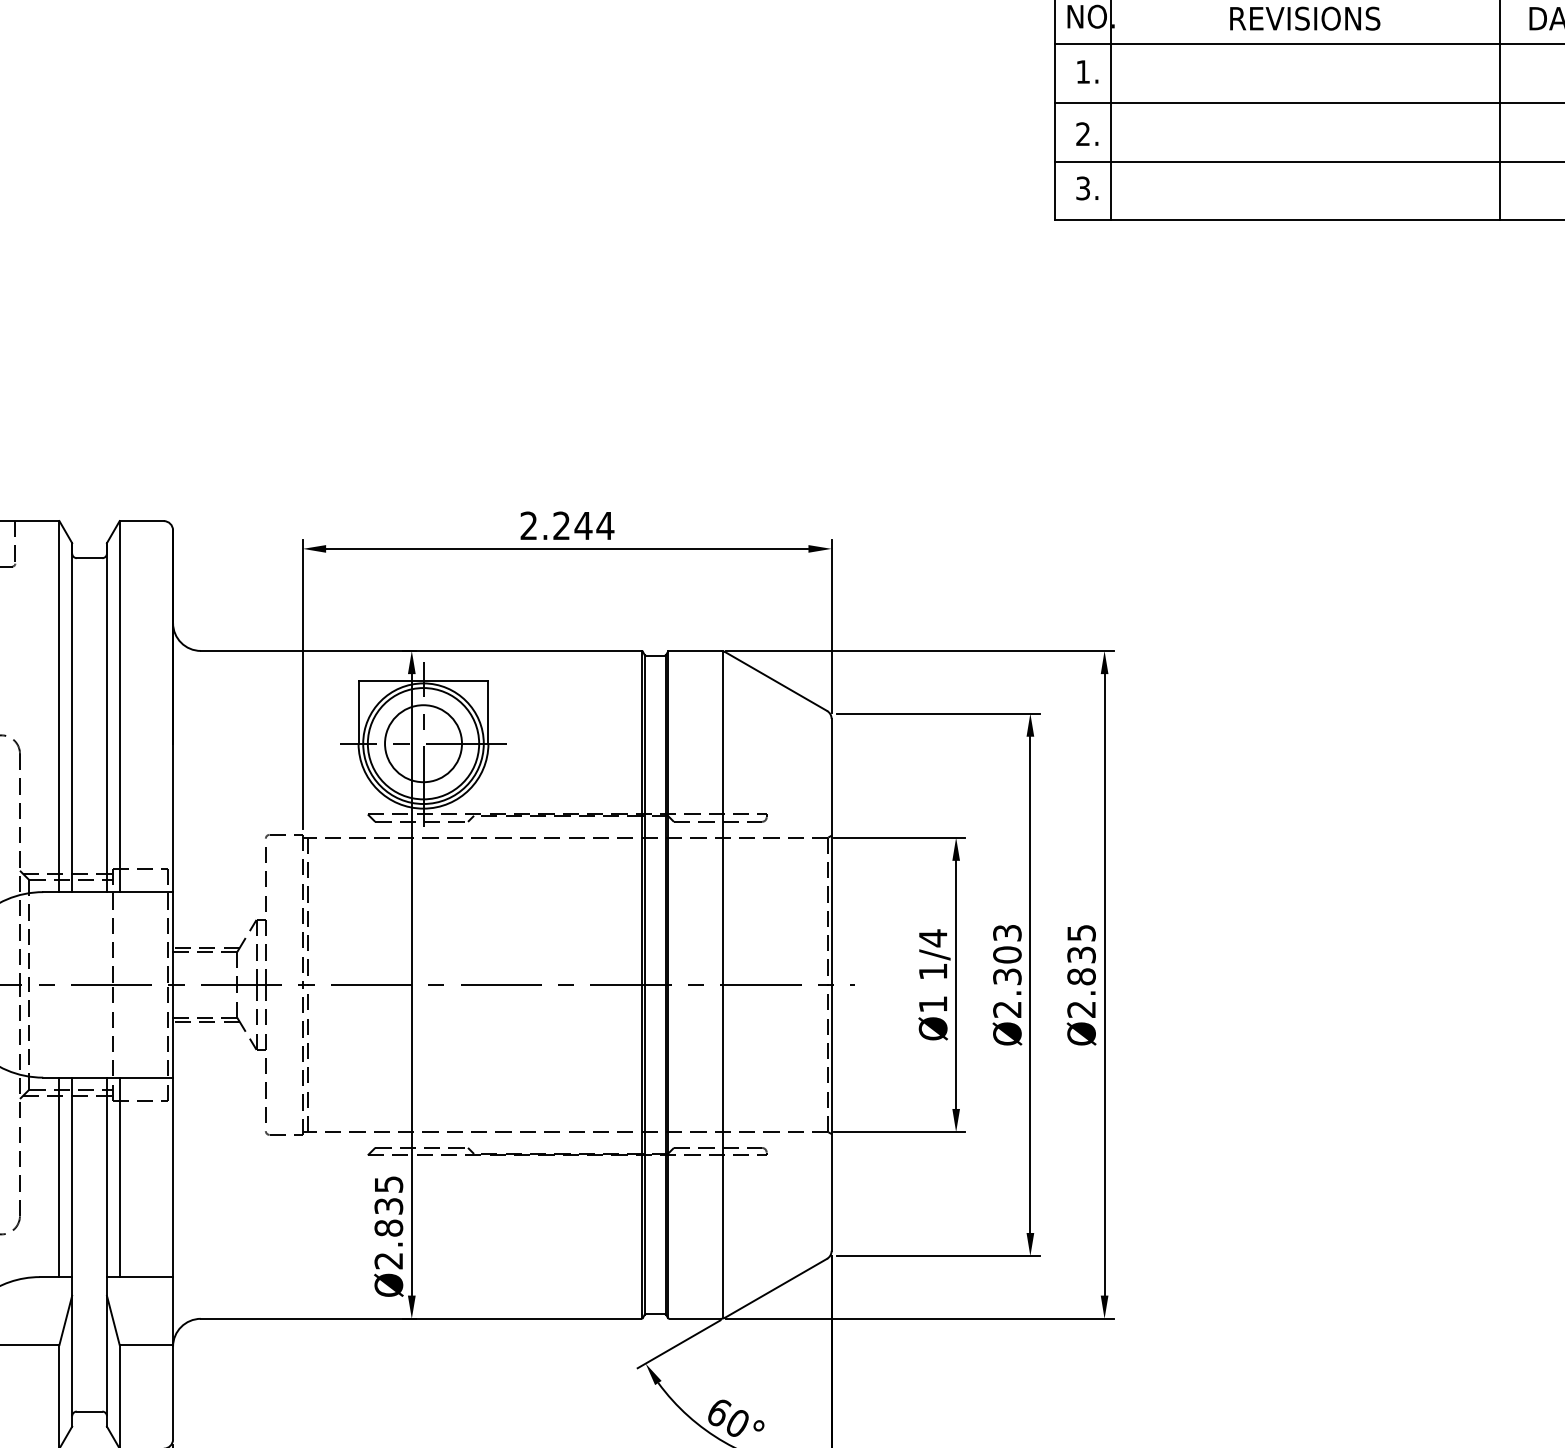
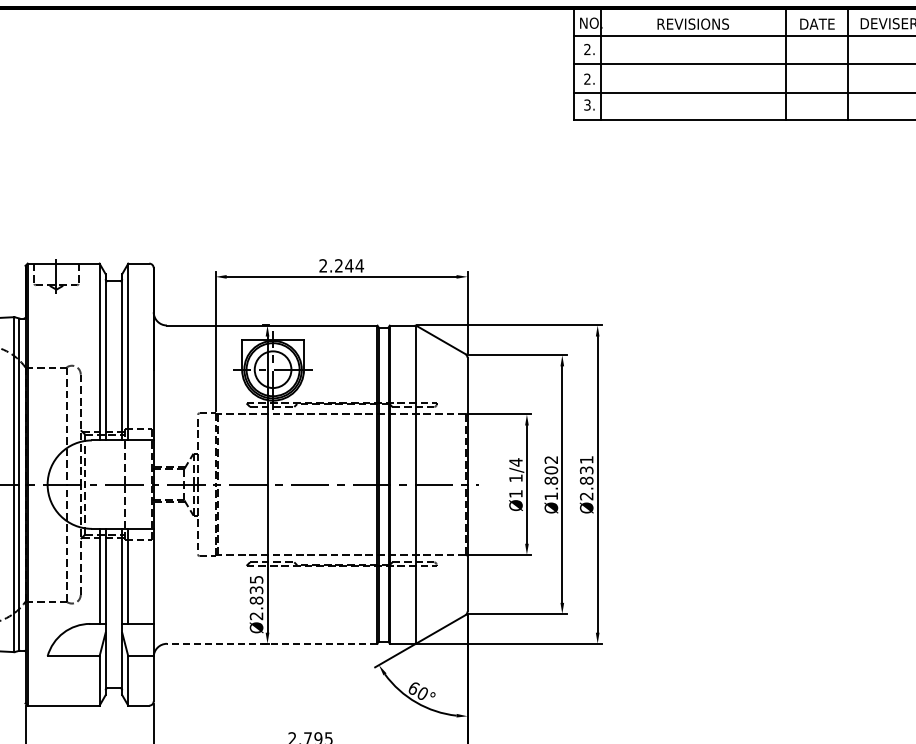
text: (1083, 69) -> (587, 48), 1. -> 2.
text: (1081, 932) -> (586, 459), Ø2.835 -> Ø2.831
text: (1007, 971) -> (551, 478), Ø2.303 -> Ø1.802
line: (420, 1318) -> (271, 643), solid -> dashed

